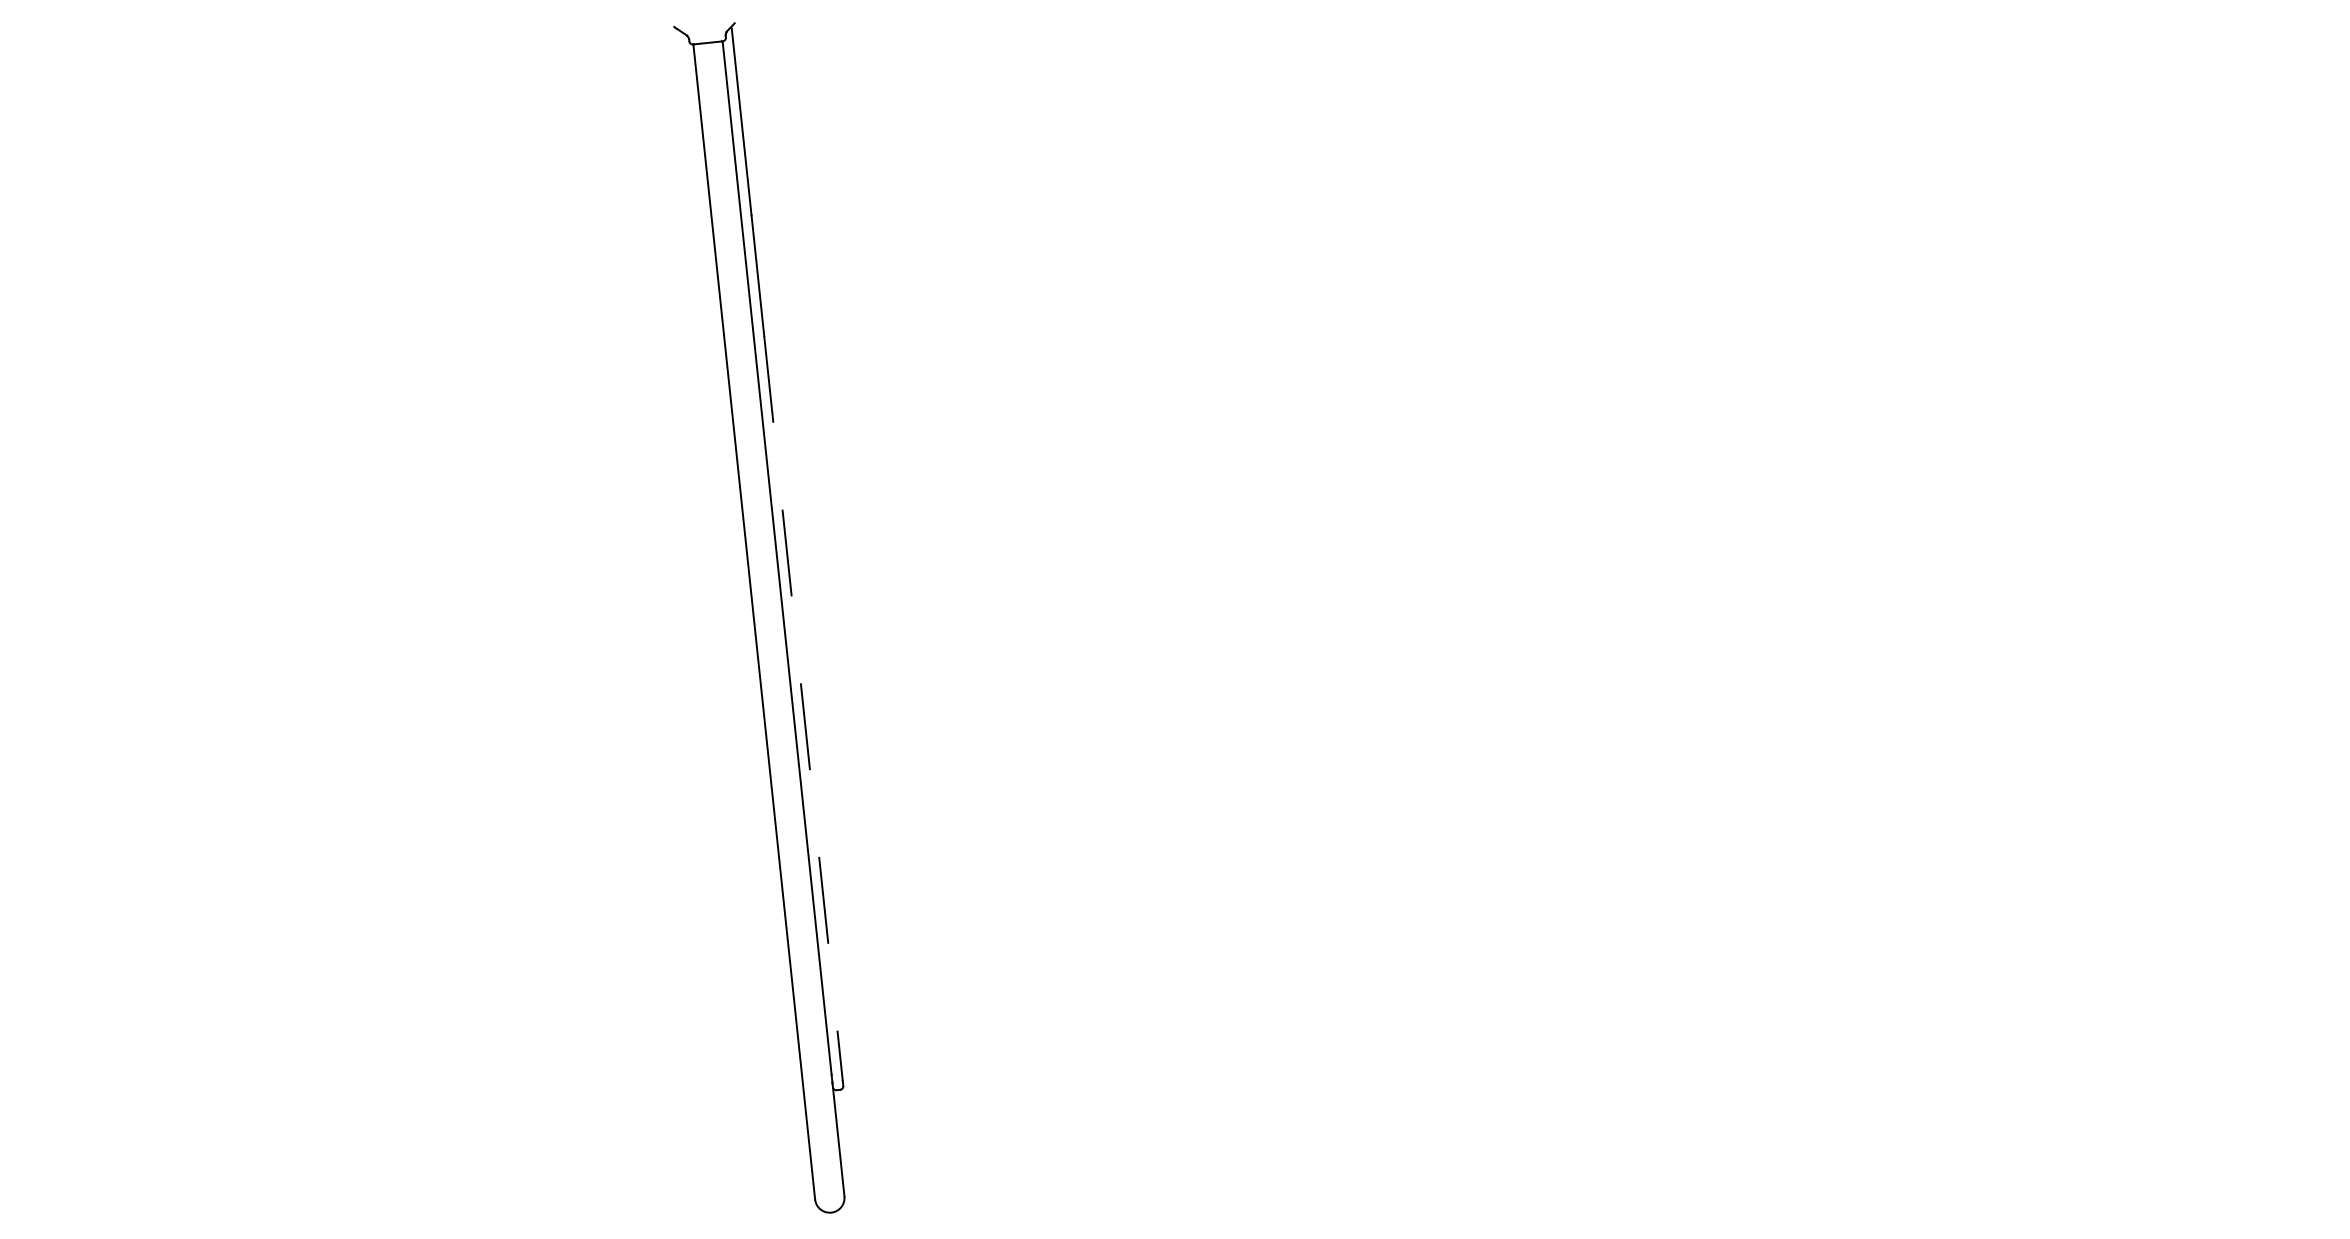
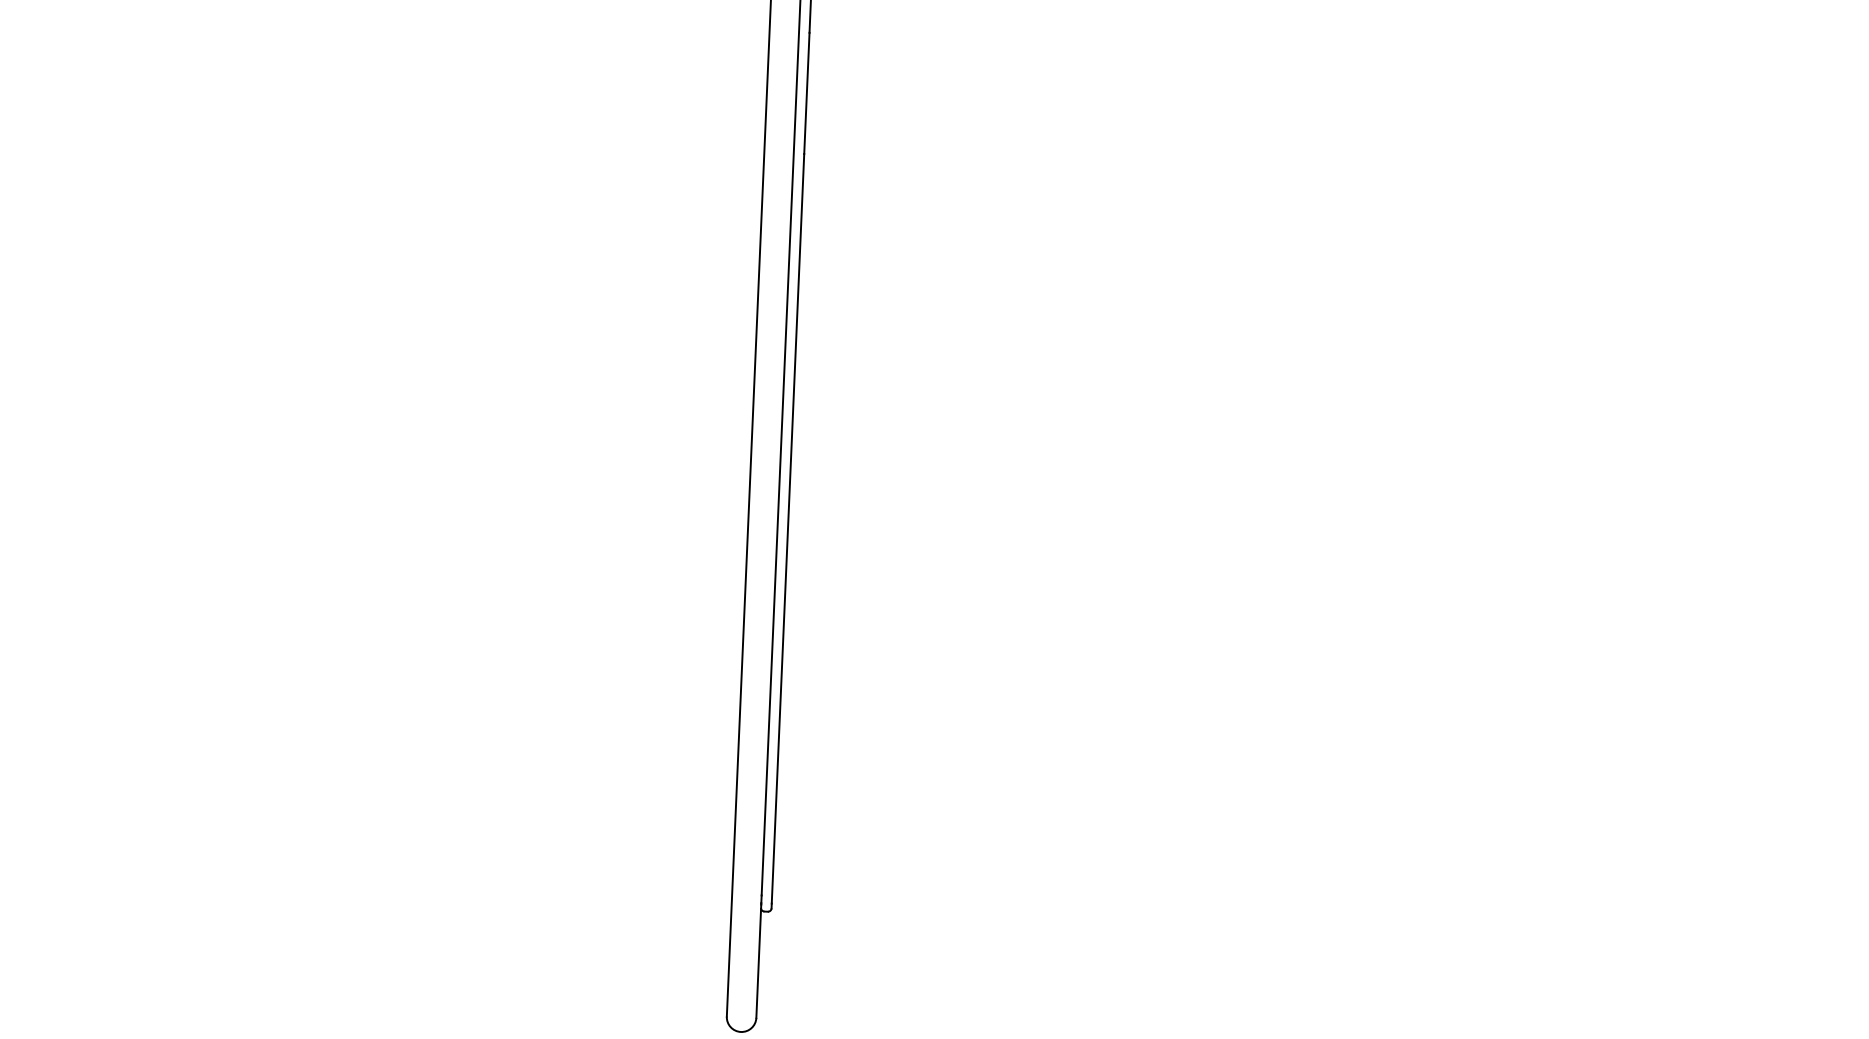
line: (803, 708) -> (788, 528), dashed -> solid

